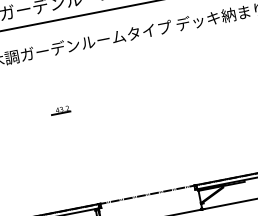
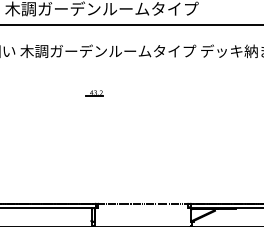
part: (60, 110) -> (94, 93), moved

